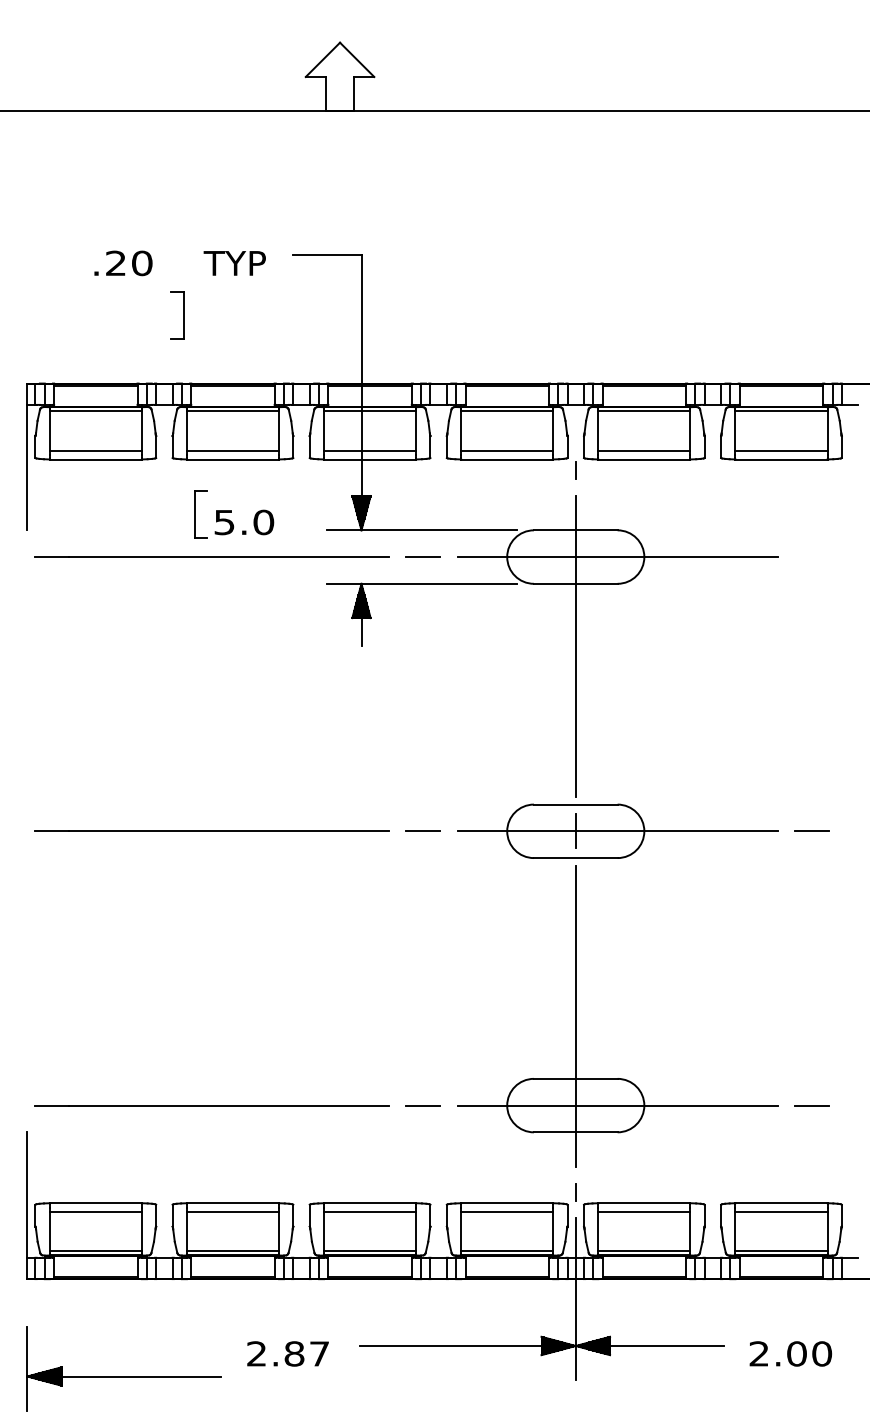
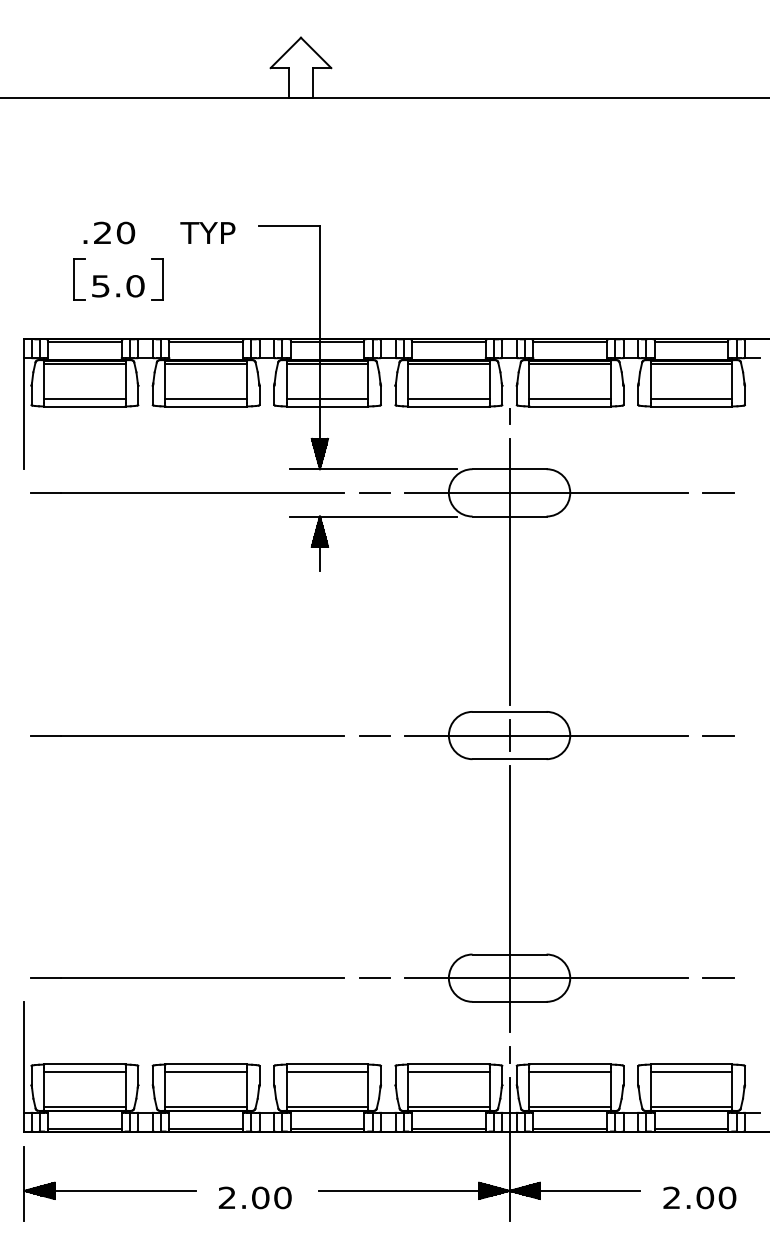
part: (233, 514) -> (108, 279), moved
line: (811, 556) -> (718, 492), added
text: (306, 1353) -> (271, 1197), 2.87 -> 2.00
part: (123, 1376) -> (109, 1190), moved

